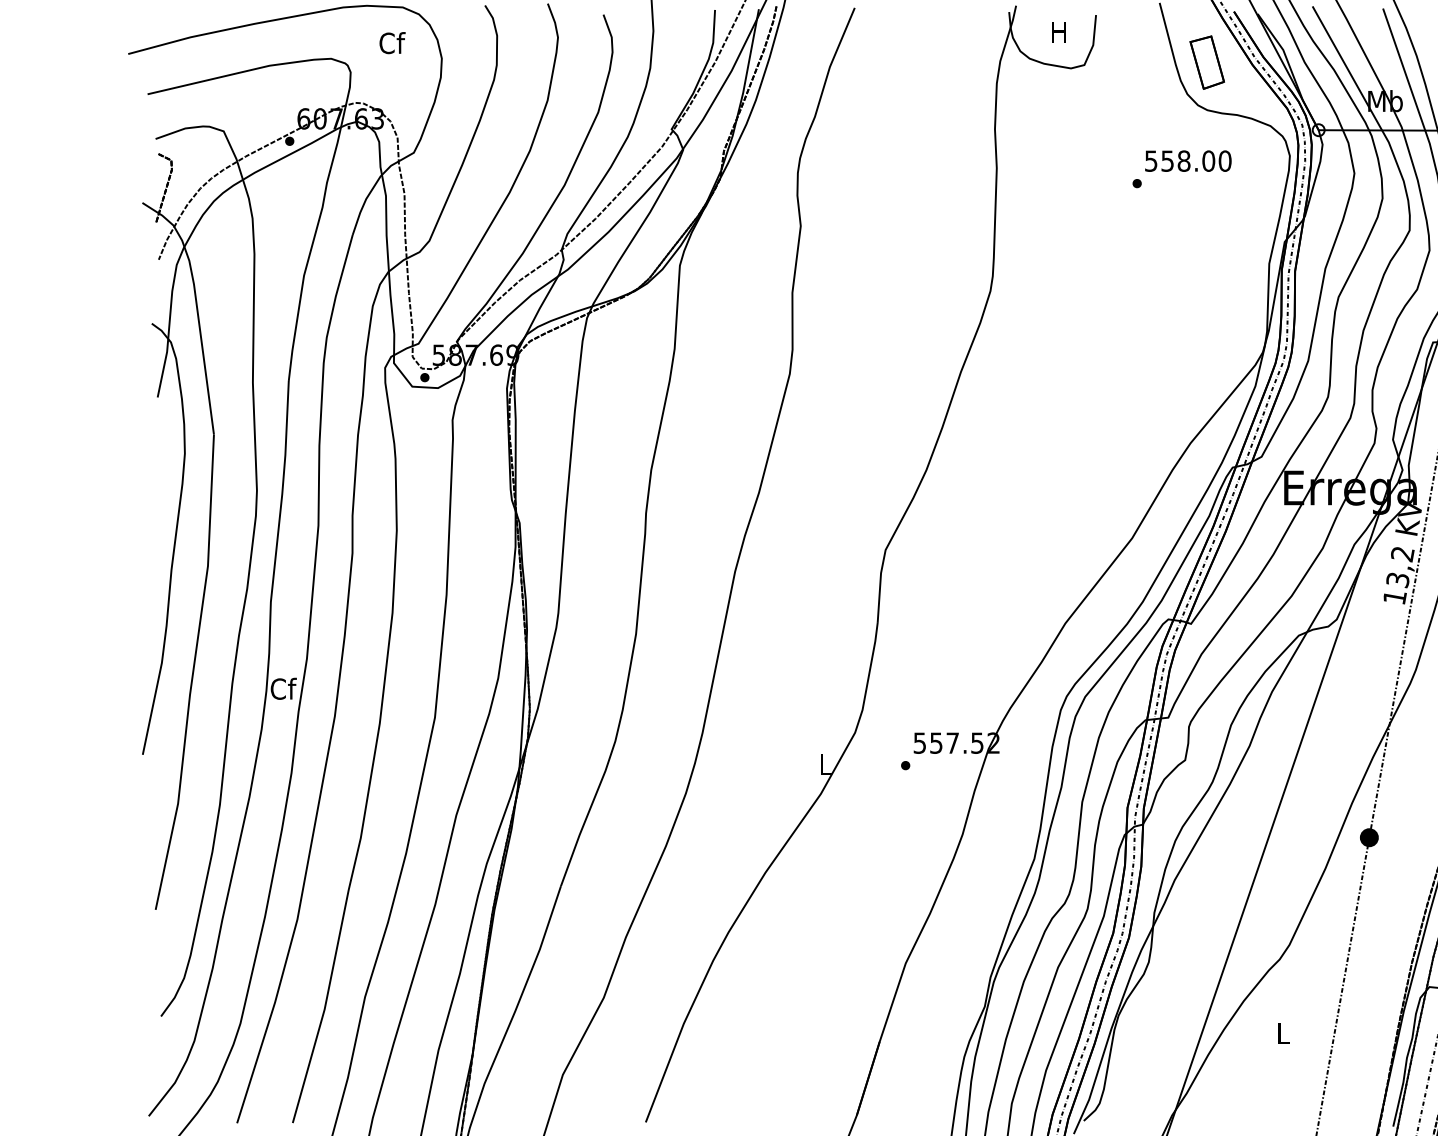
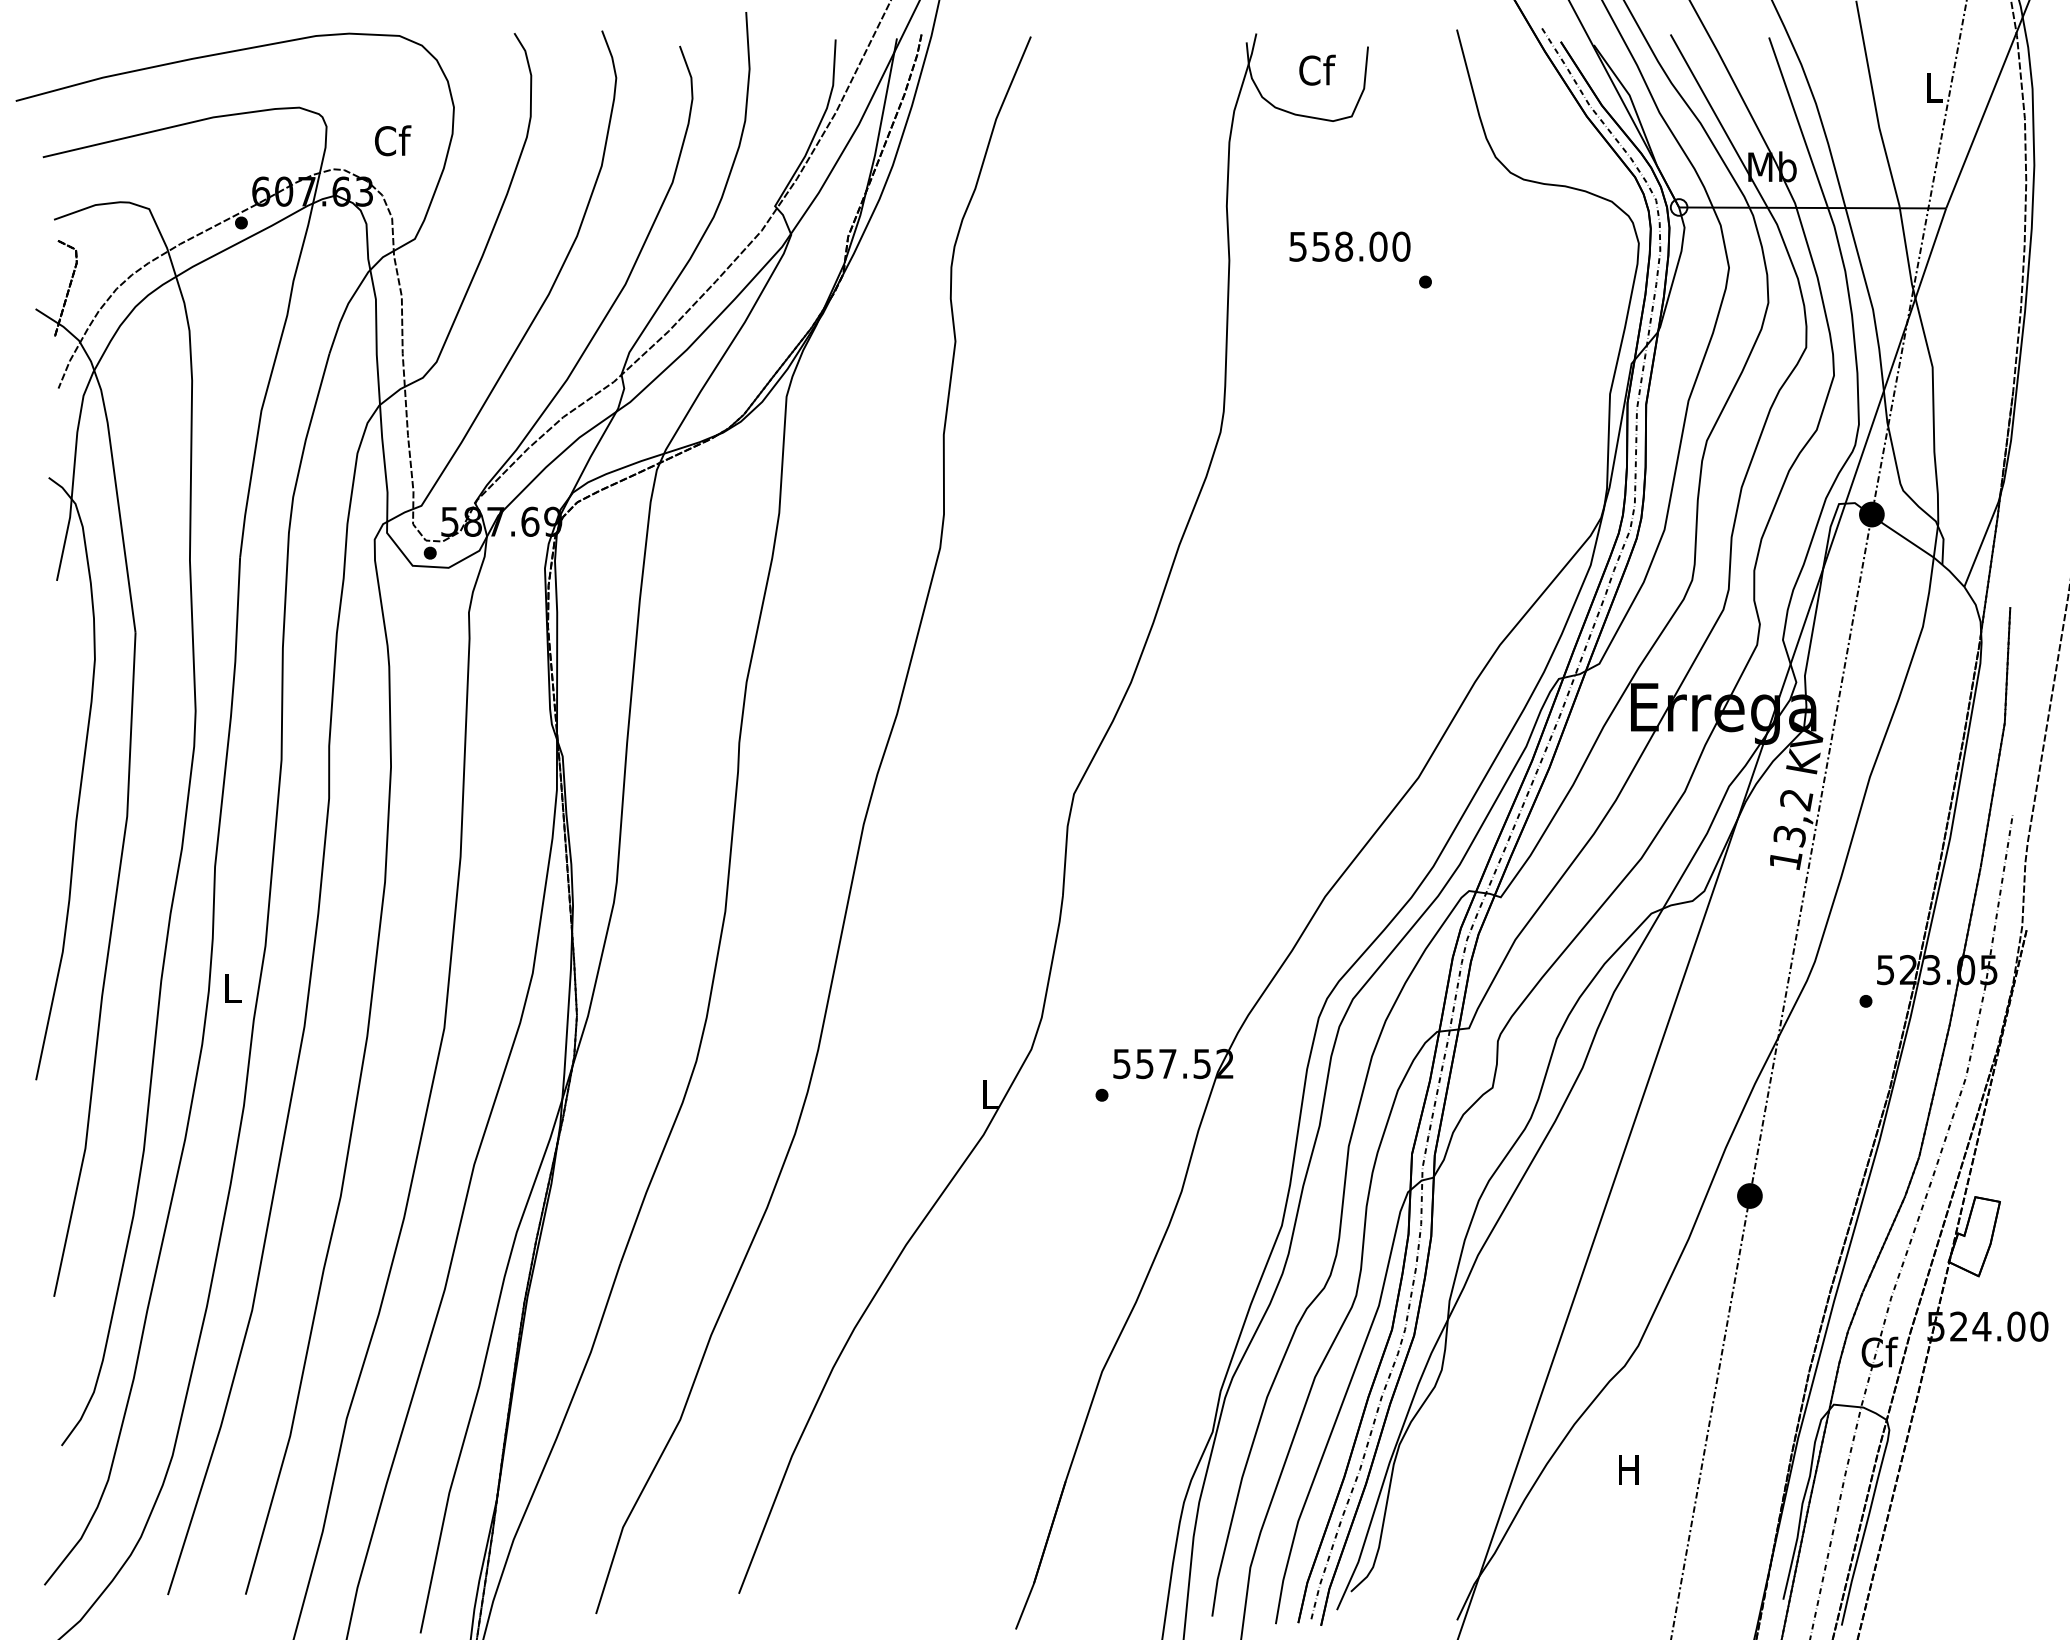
text: (1059, 31) -> (1317, 69), H -> Cf
text: (392, 42) -> (393, 140), moved
part: (1207, 62) -> (1523, 112), removed
text: (1187, 161) -> (1349, 246), moved
text: (284, 688) -> (233, 987), Cf -> L
text: (1282, 1033) -> (1628, 1469), L -> H

